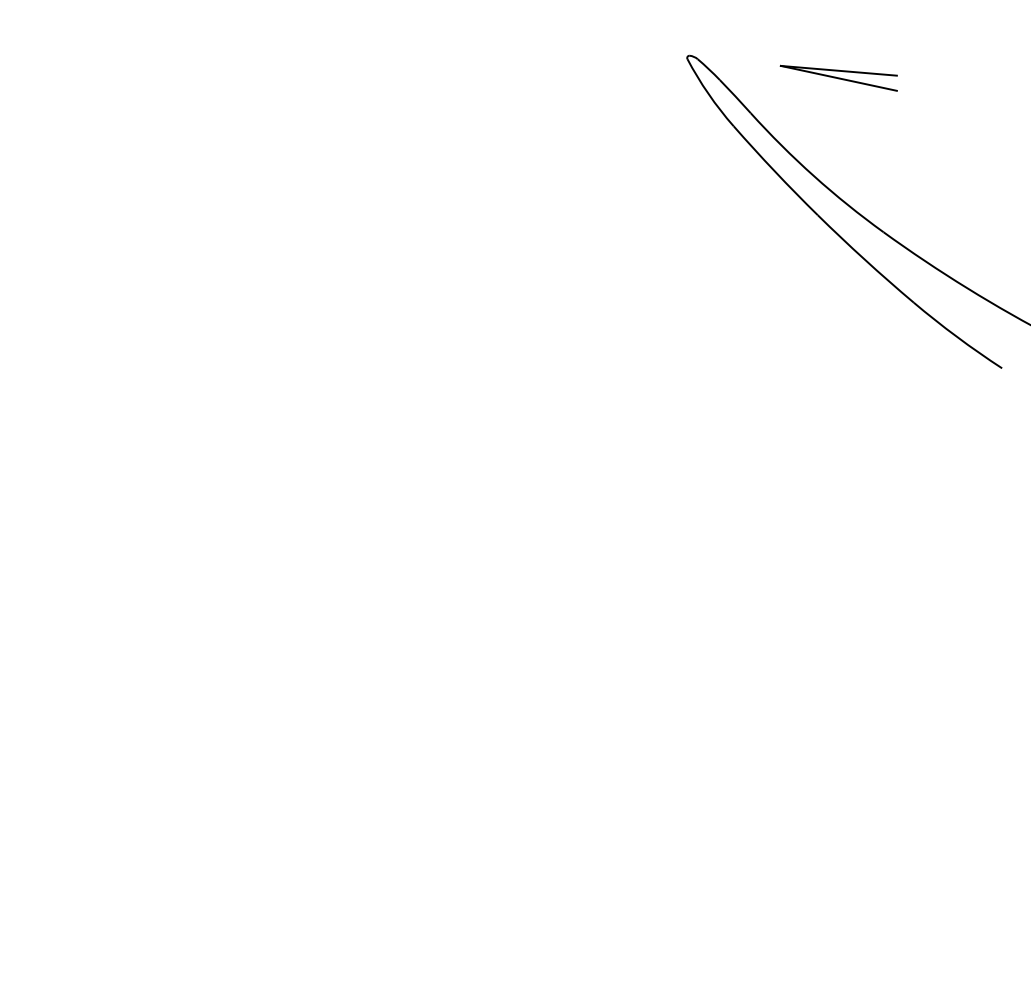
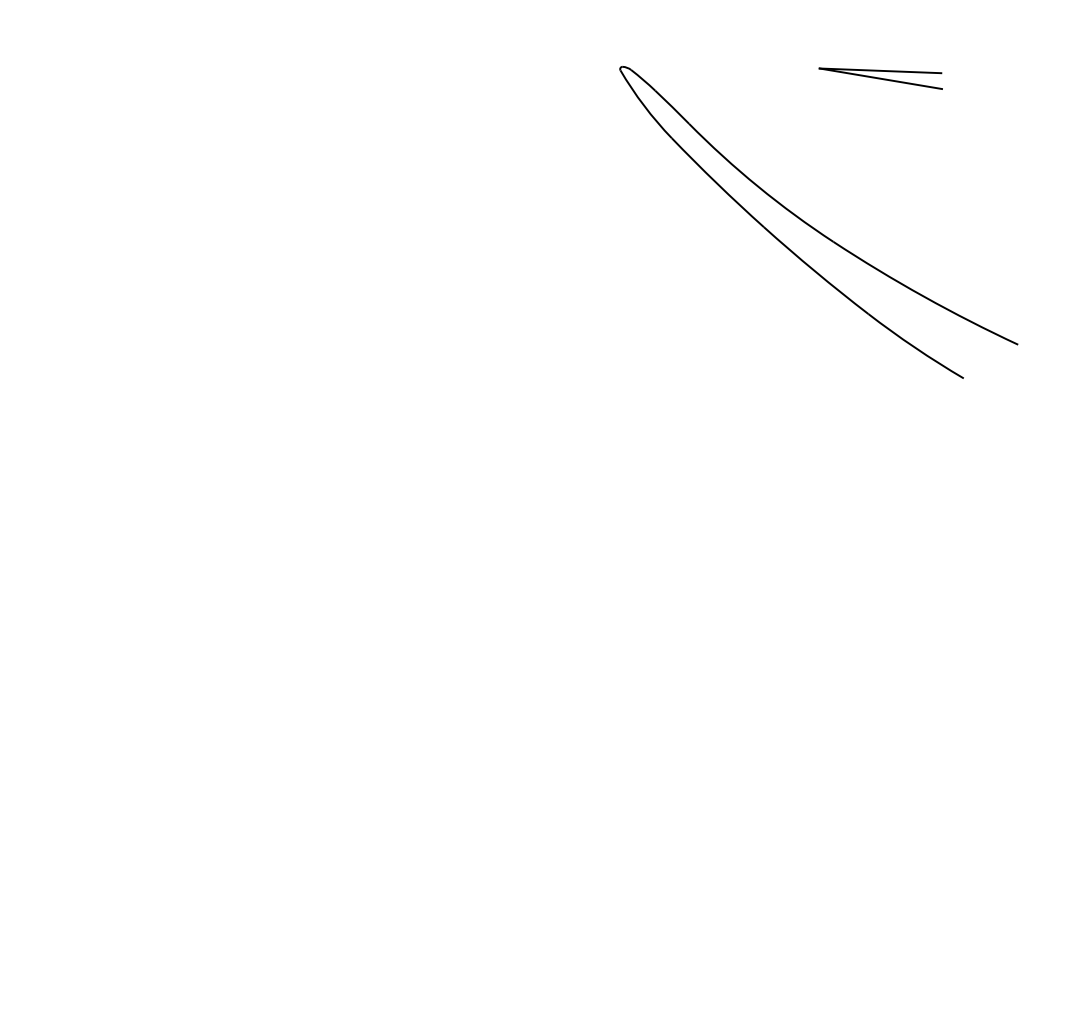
part: (838, 77) -> (880, 77), moved

